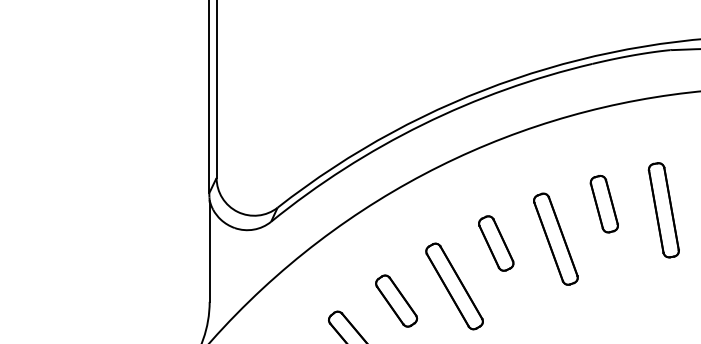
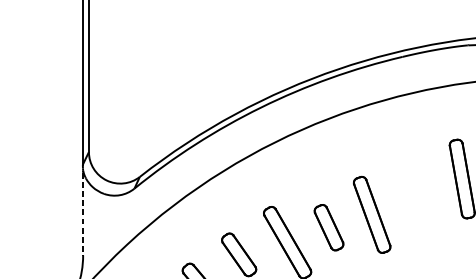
part: (603, 204) -> (411, 174), removed
part: (555, 238) -> (371, 214), moved
part: (496, 243) -> (329, 227), moved
line: (209, 252) -> (83, 214), solid -> dashed

